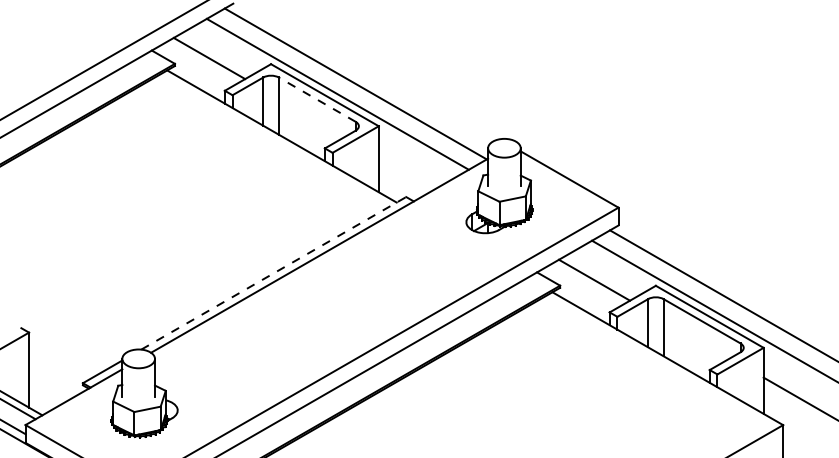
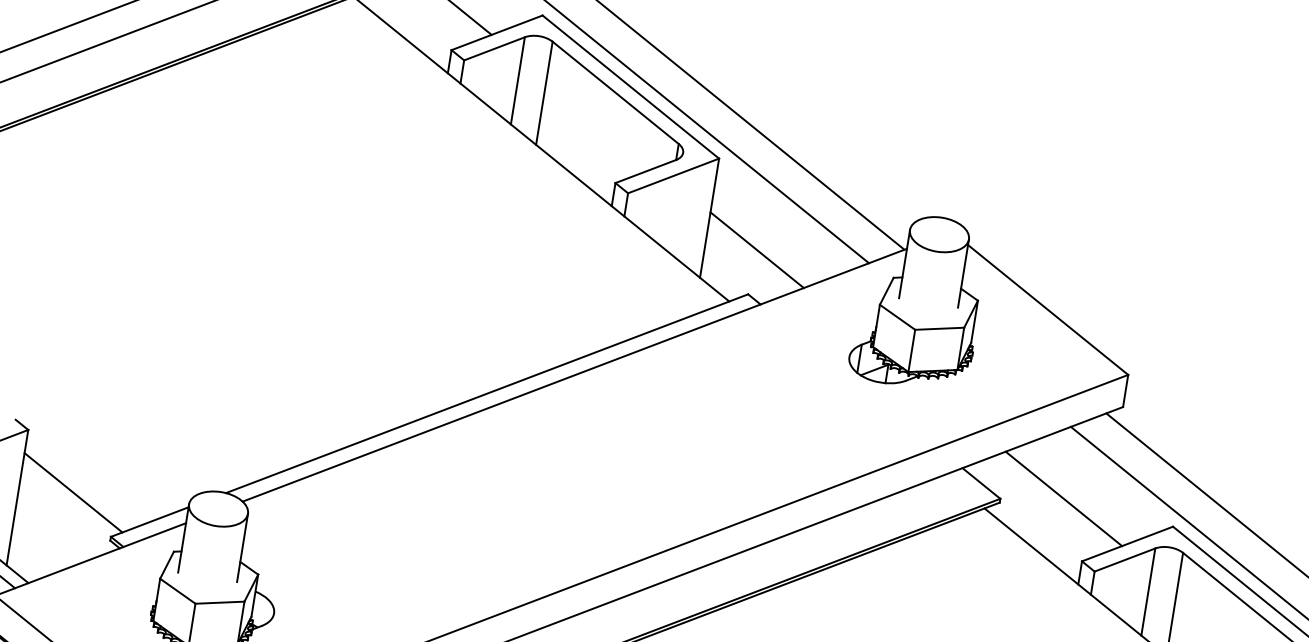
line: (316, 99) -> (614, 92), dashed -> solid
line: (406, 172) -> (755, 250), added
line: (273, 273) -> (486, 393), dashed -> solid
line: (58, 362) -> (72, 492), added

